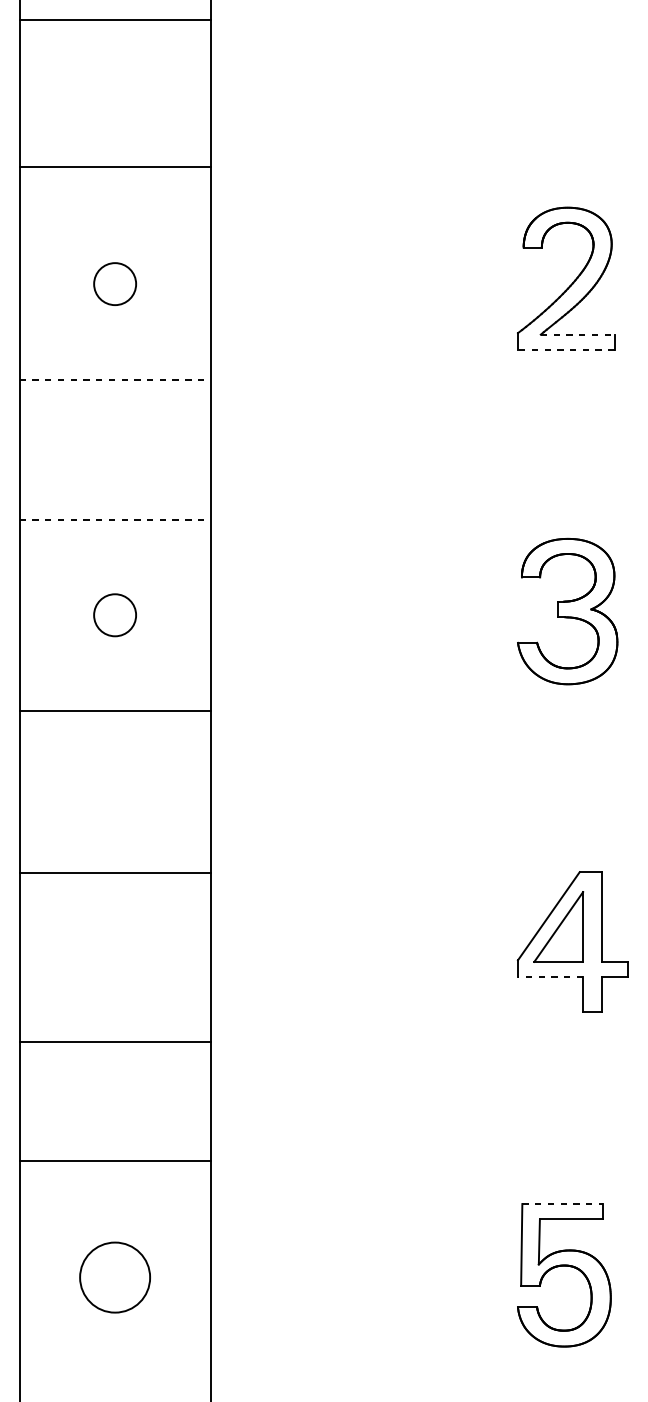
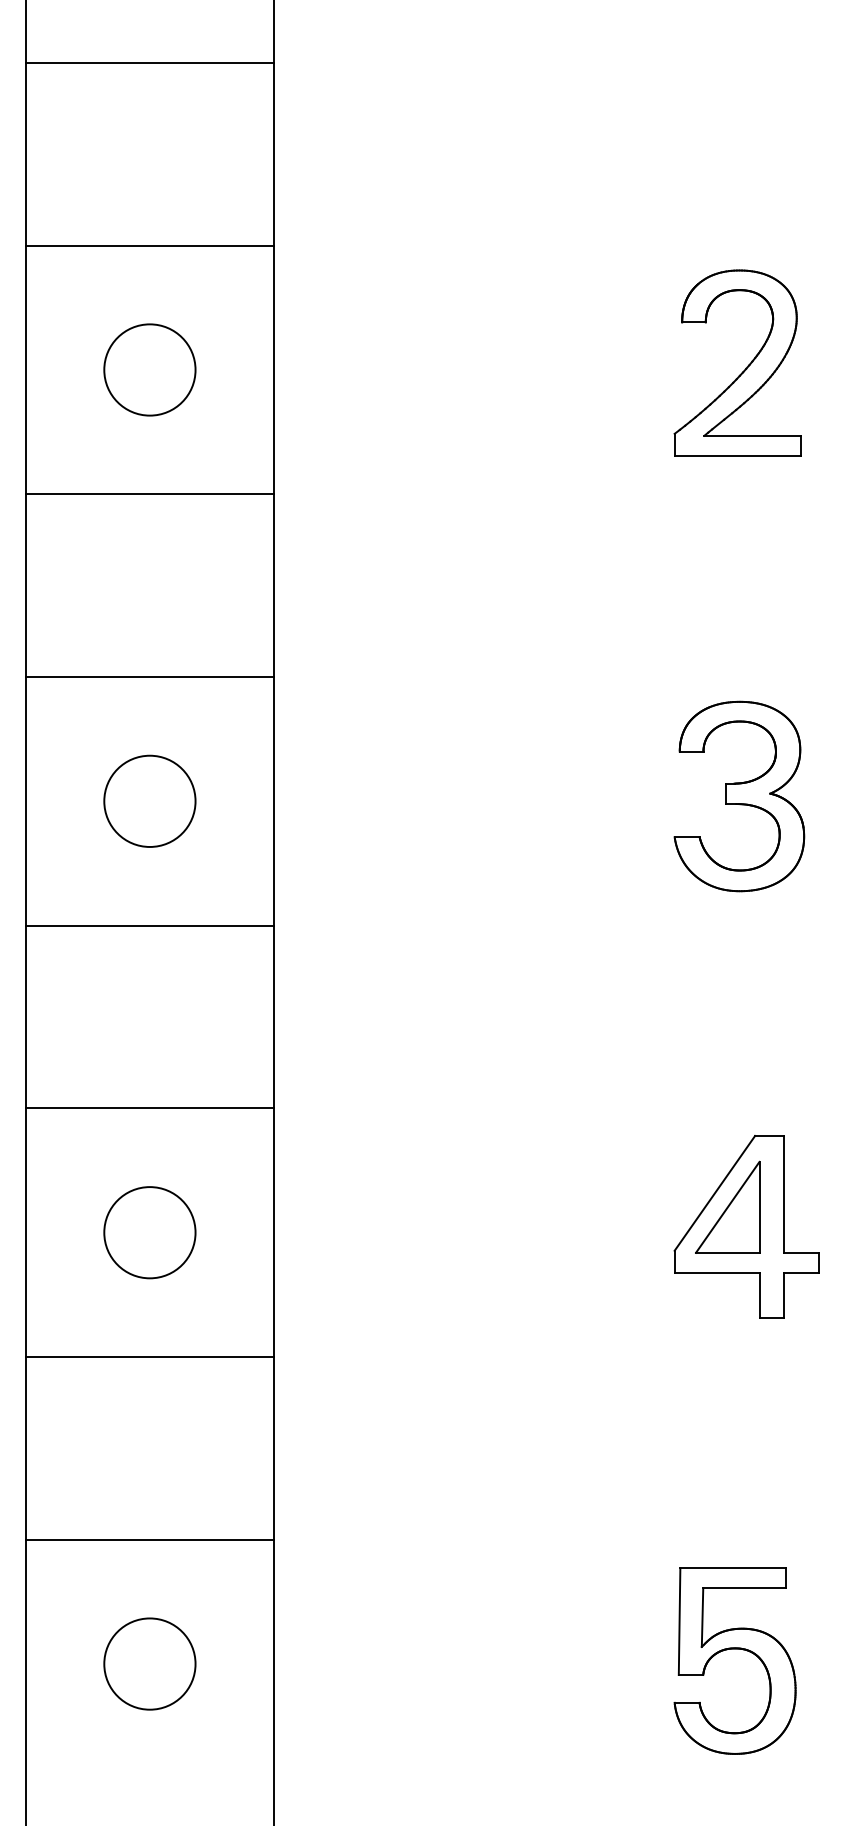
line: (114, 20) -> (149, 63), moved
line: (114, 167) -> (149, 245), moved
circle: (114, 283) -> (149, 369), size x1.67
line: (577, 334) -> (752, 435), dashed -> solid
line: (566, 349) -> (737, 455), dashed -> solid
line: (115, 379) -> (150, 494), dashed -> solid
line: (115, 519) -> (150, 676), dashed -> solid
circle: (114, 614) -> (149, 800), size x1.67
line: (114, 873) -> (149, 1108), moved
circle: (114, 946) -> (149, 1232), added
line: (550, 976) -> (716, 1272), dashed -> solid
line: (114, 1160) -> (149, 1539), moved
line: (563, 1204) -> (733, 1568), dashed -> solid

